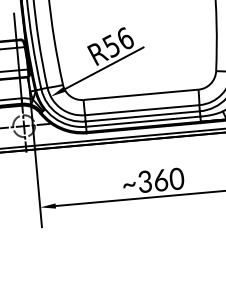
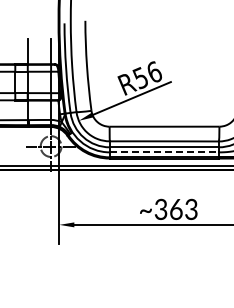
line: (143, 121) -> (164, 152), solid -> dashed
text: (177, 178) -> (191, 209), ~360 -> ~363

